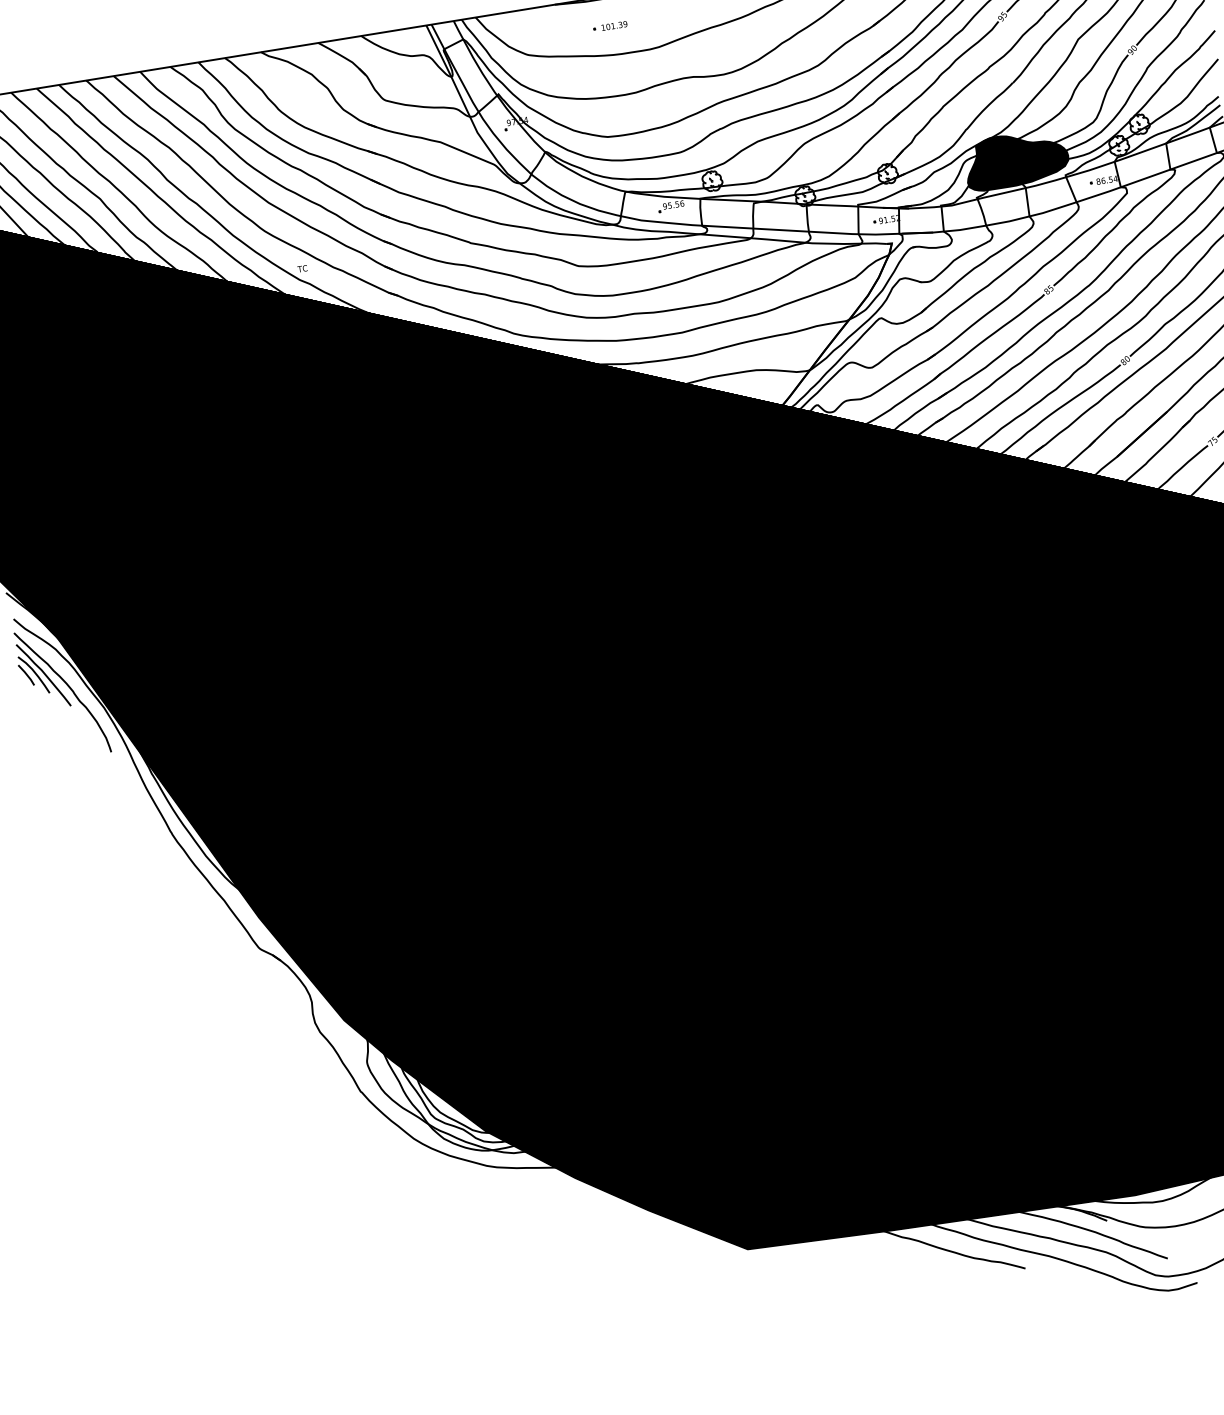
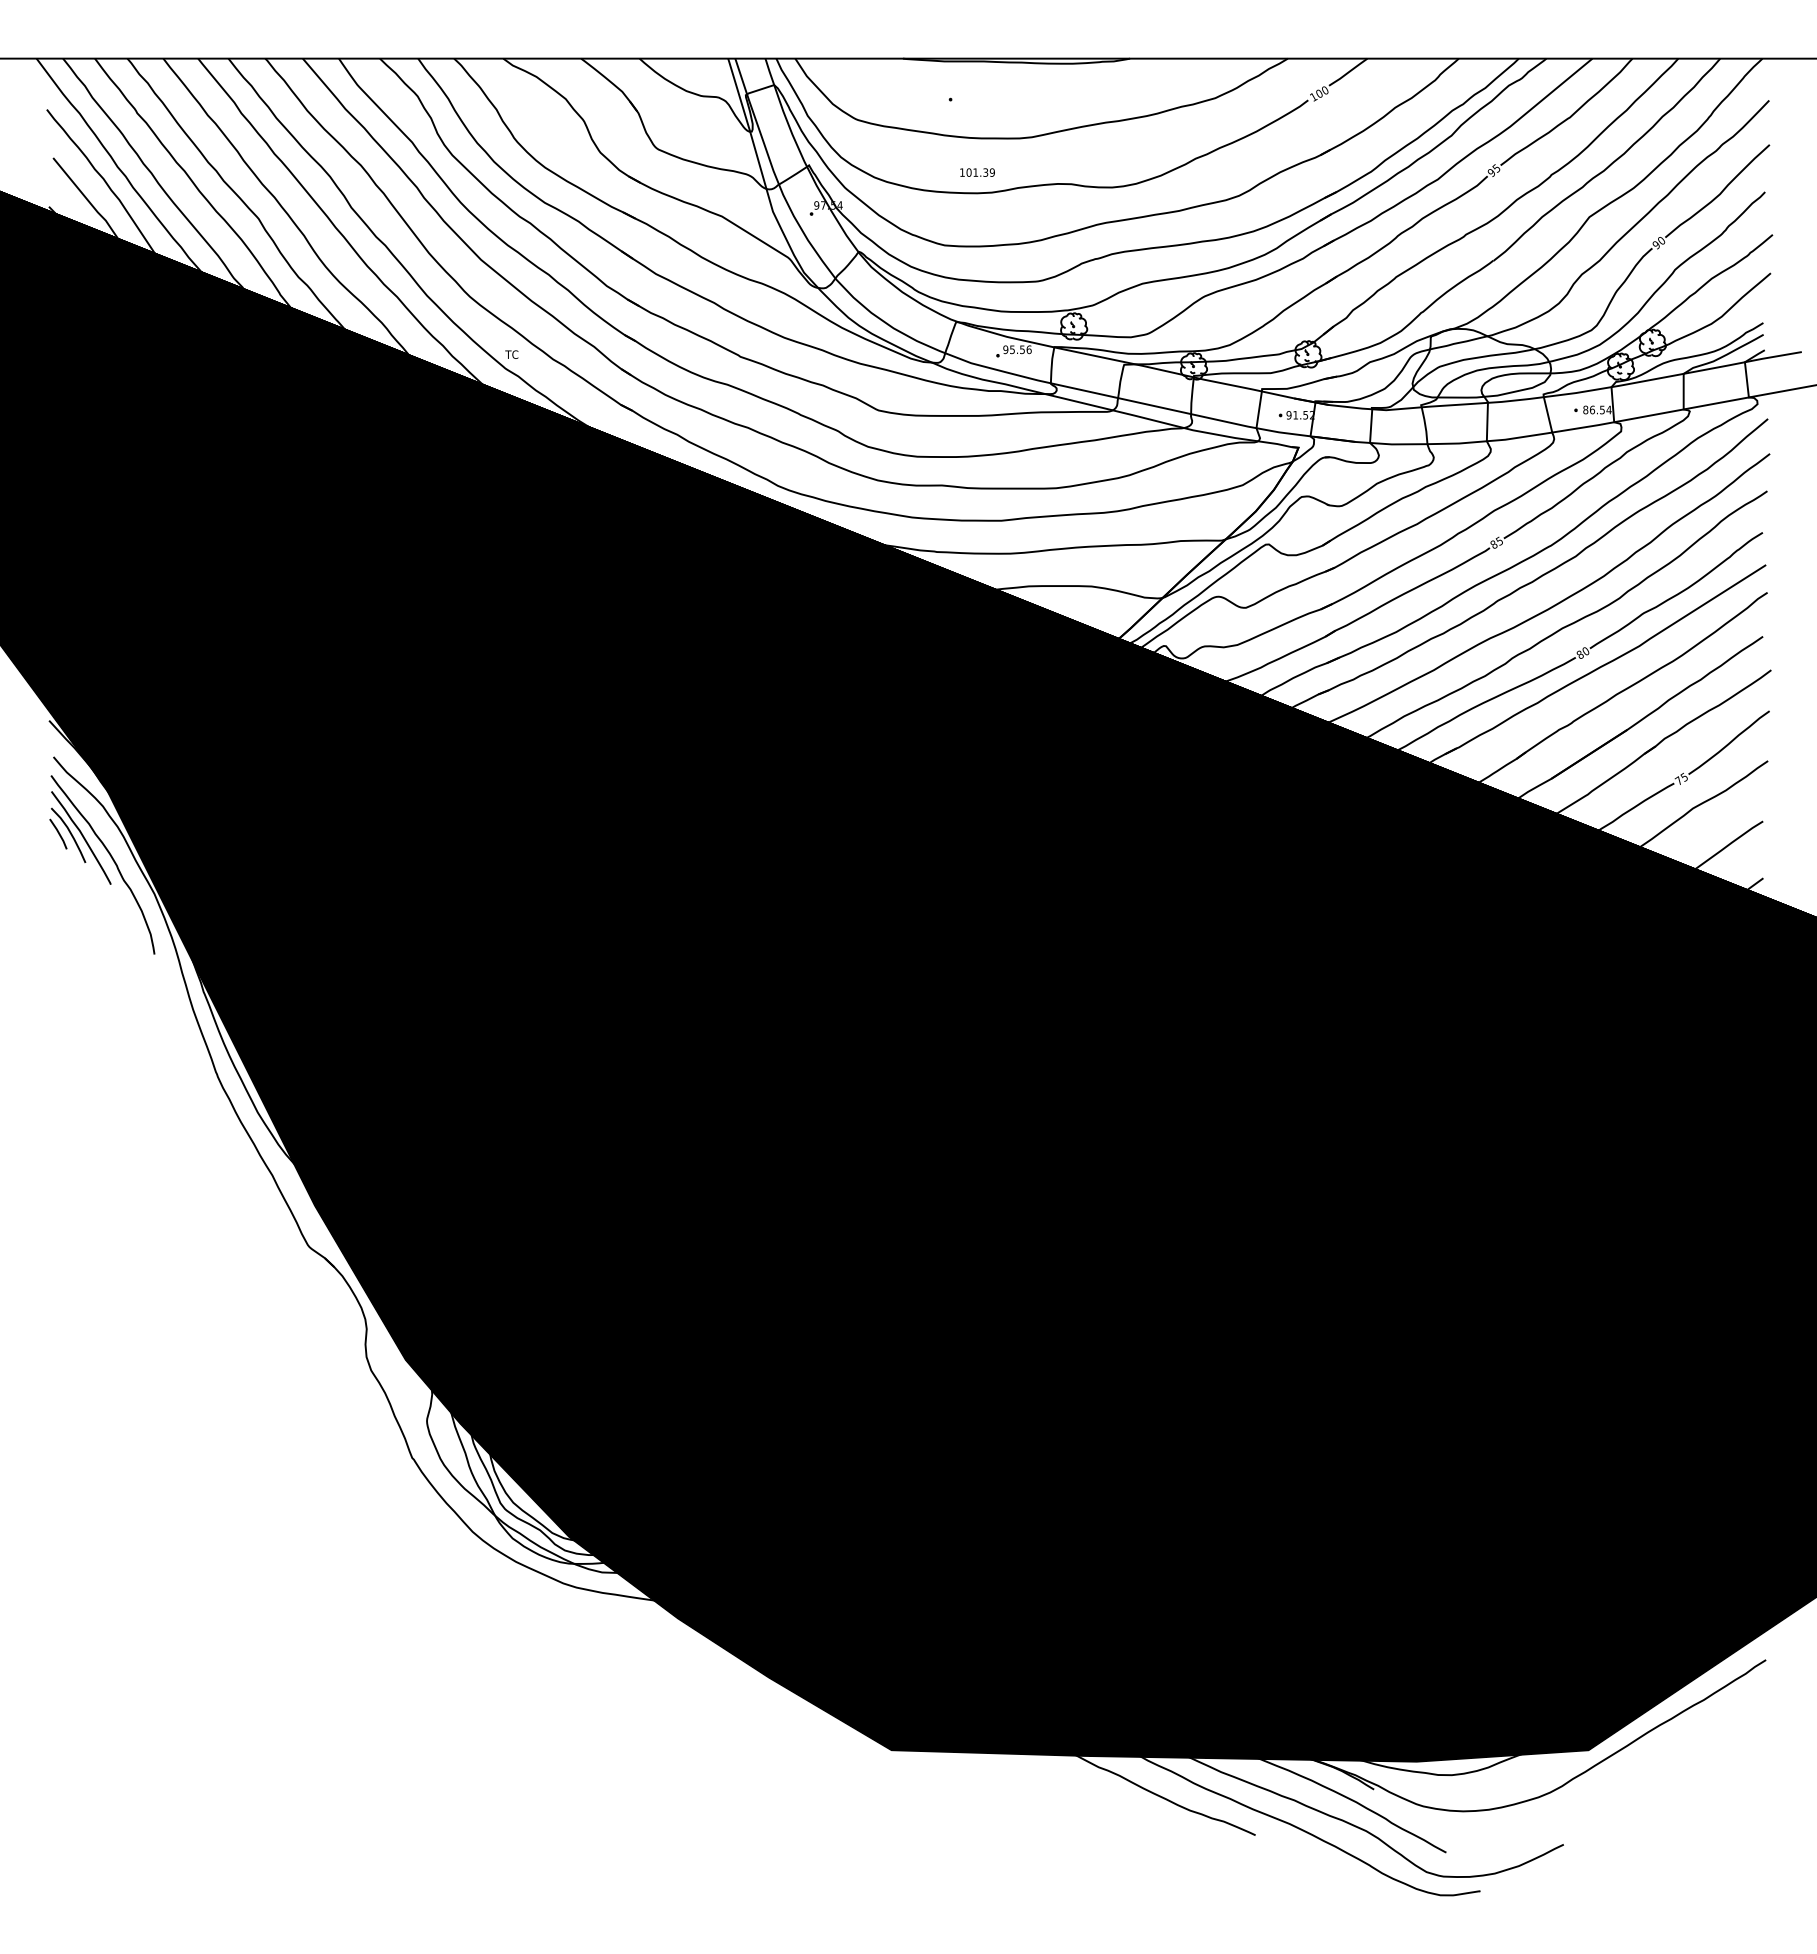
text: (614, 25) -> (977, 172), moved
fill: (1016, 159) -> (1481, 362), removed

